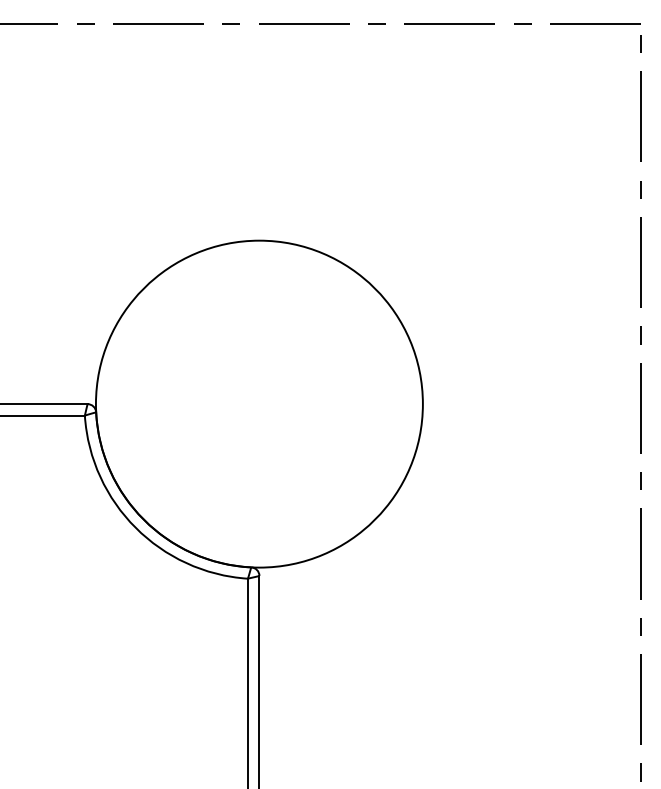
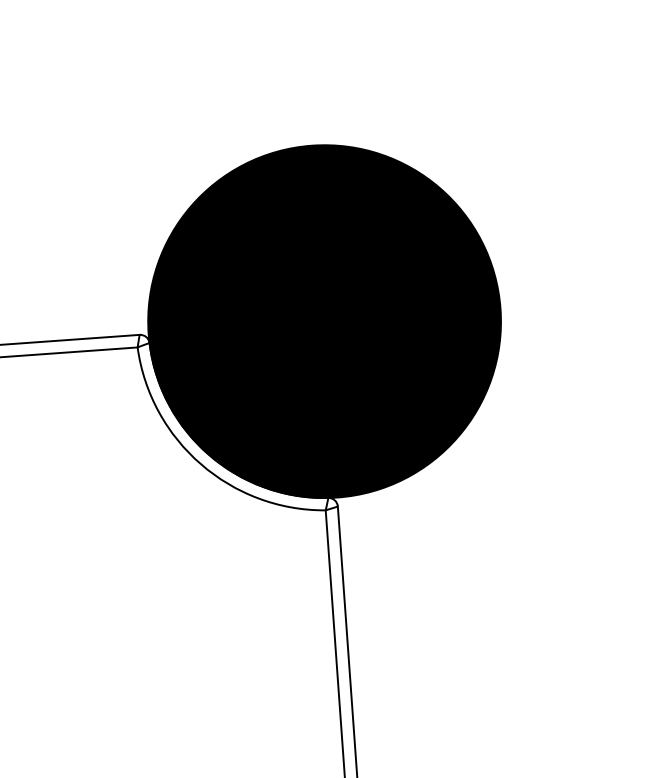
fill: (258, 403) -> (323, 321), added

